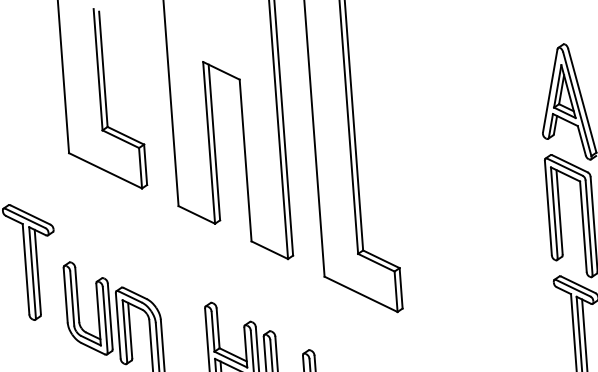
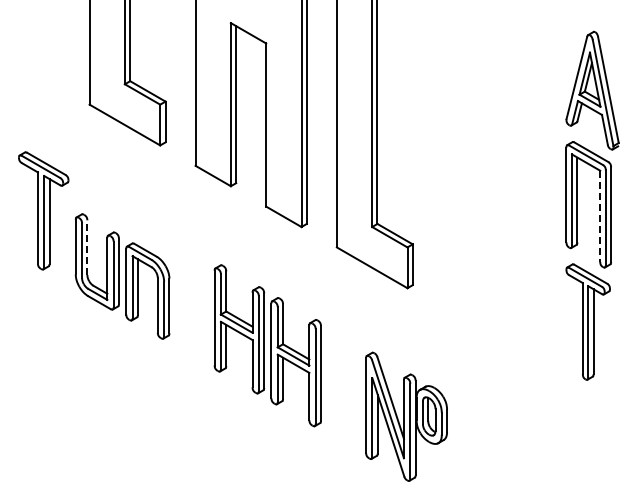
line: (583, 226) -> (600, 216), solid -> dashed
line: (77, 294) -> (87, 247), solid -> dashed

